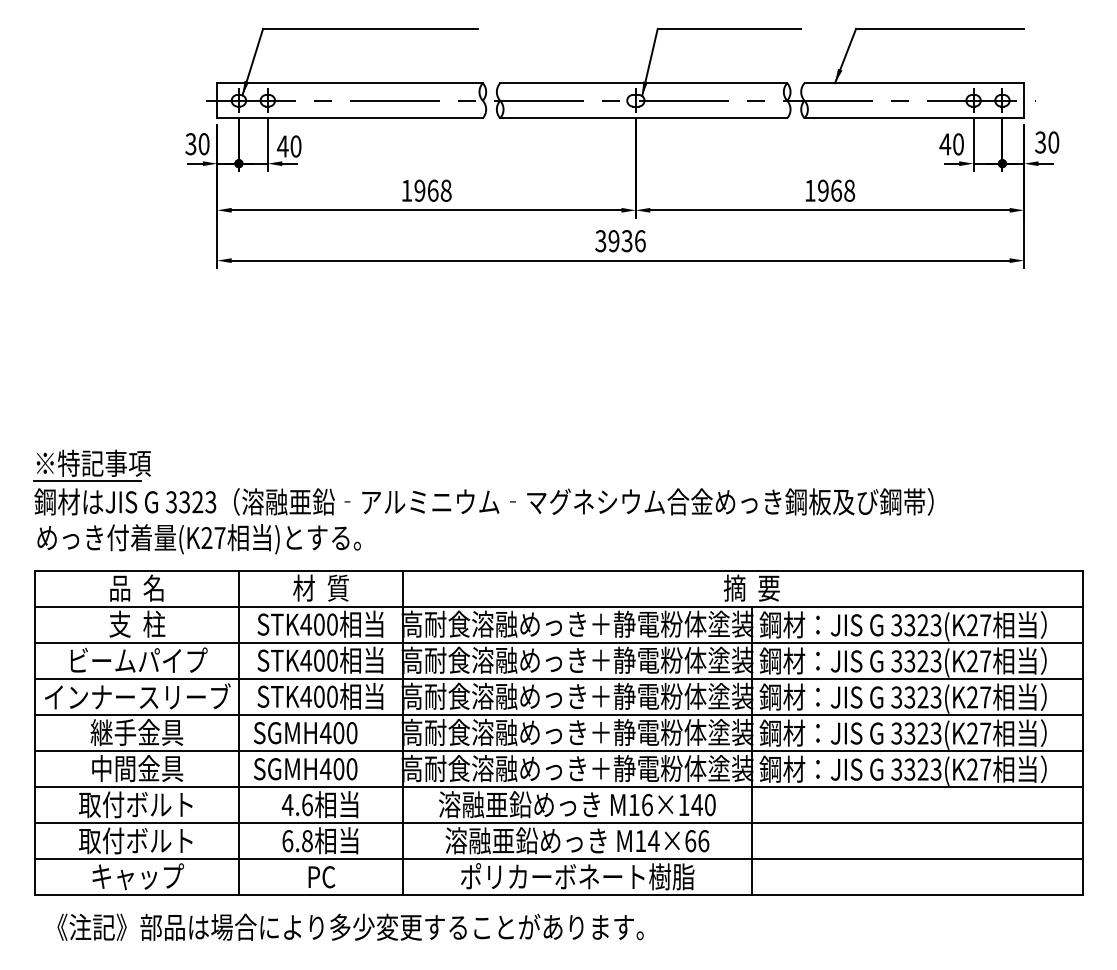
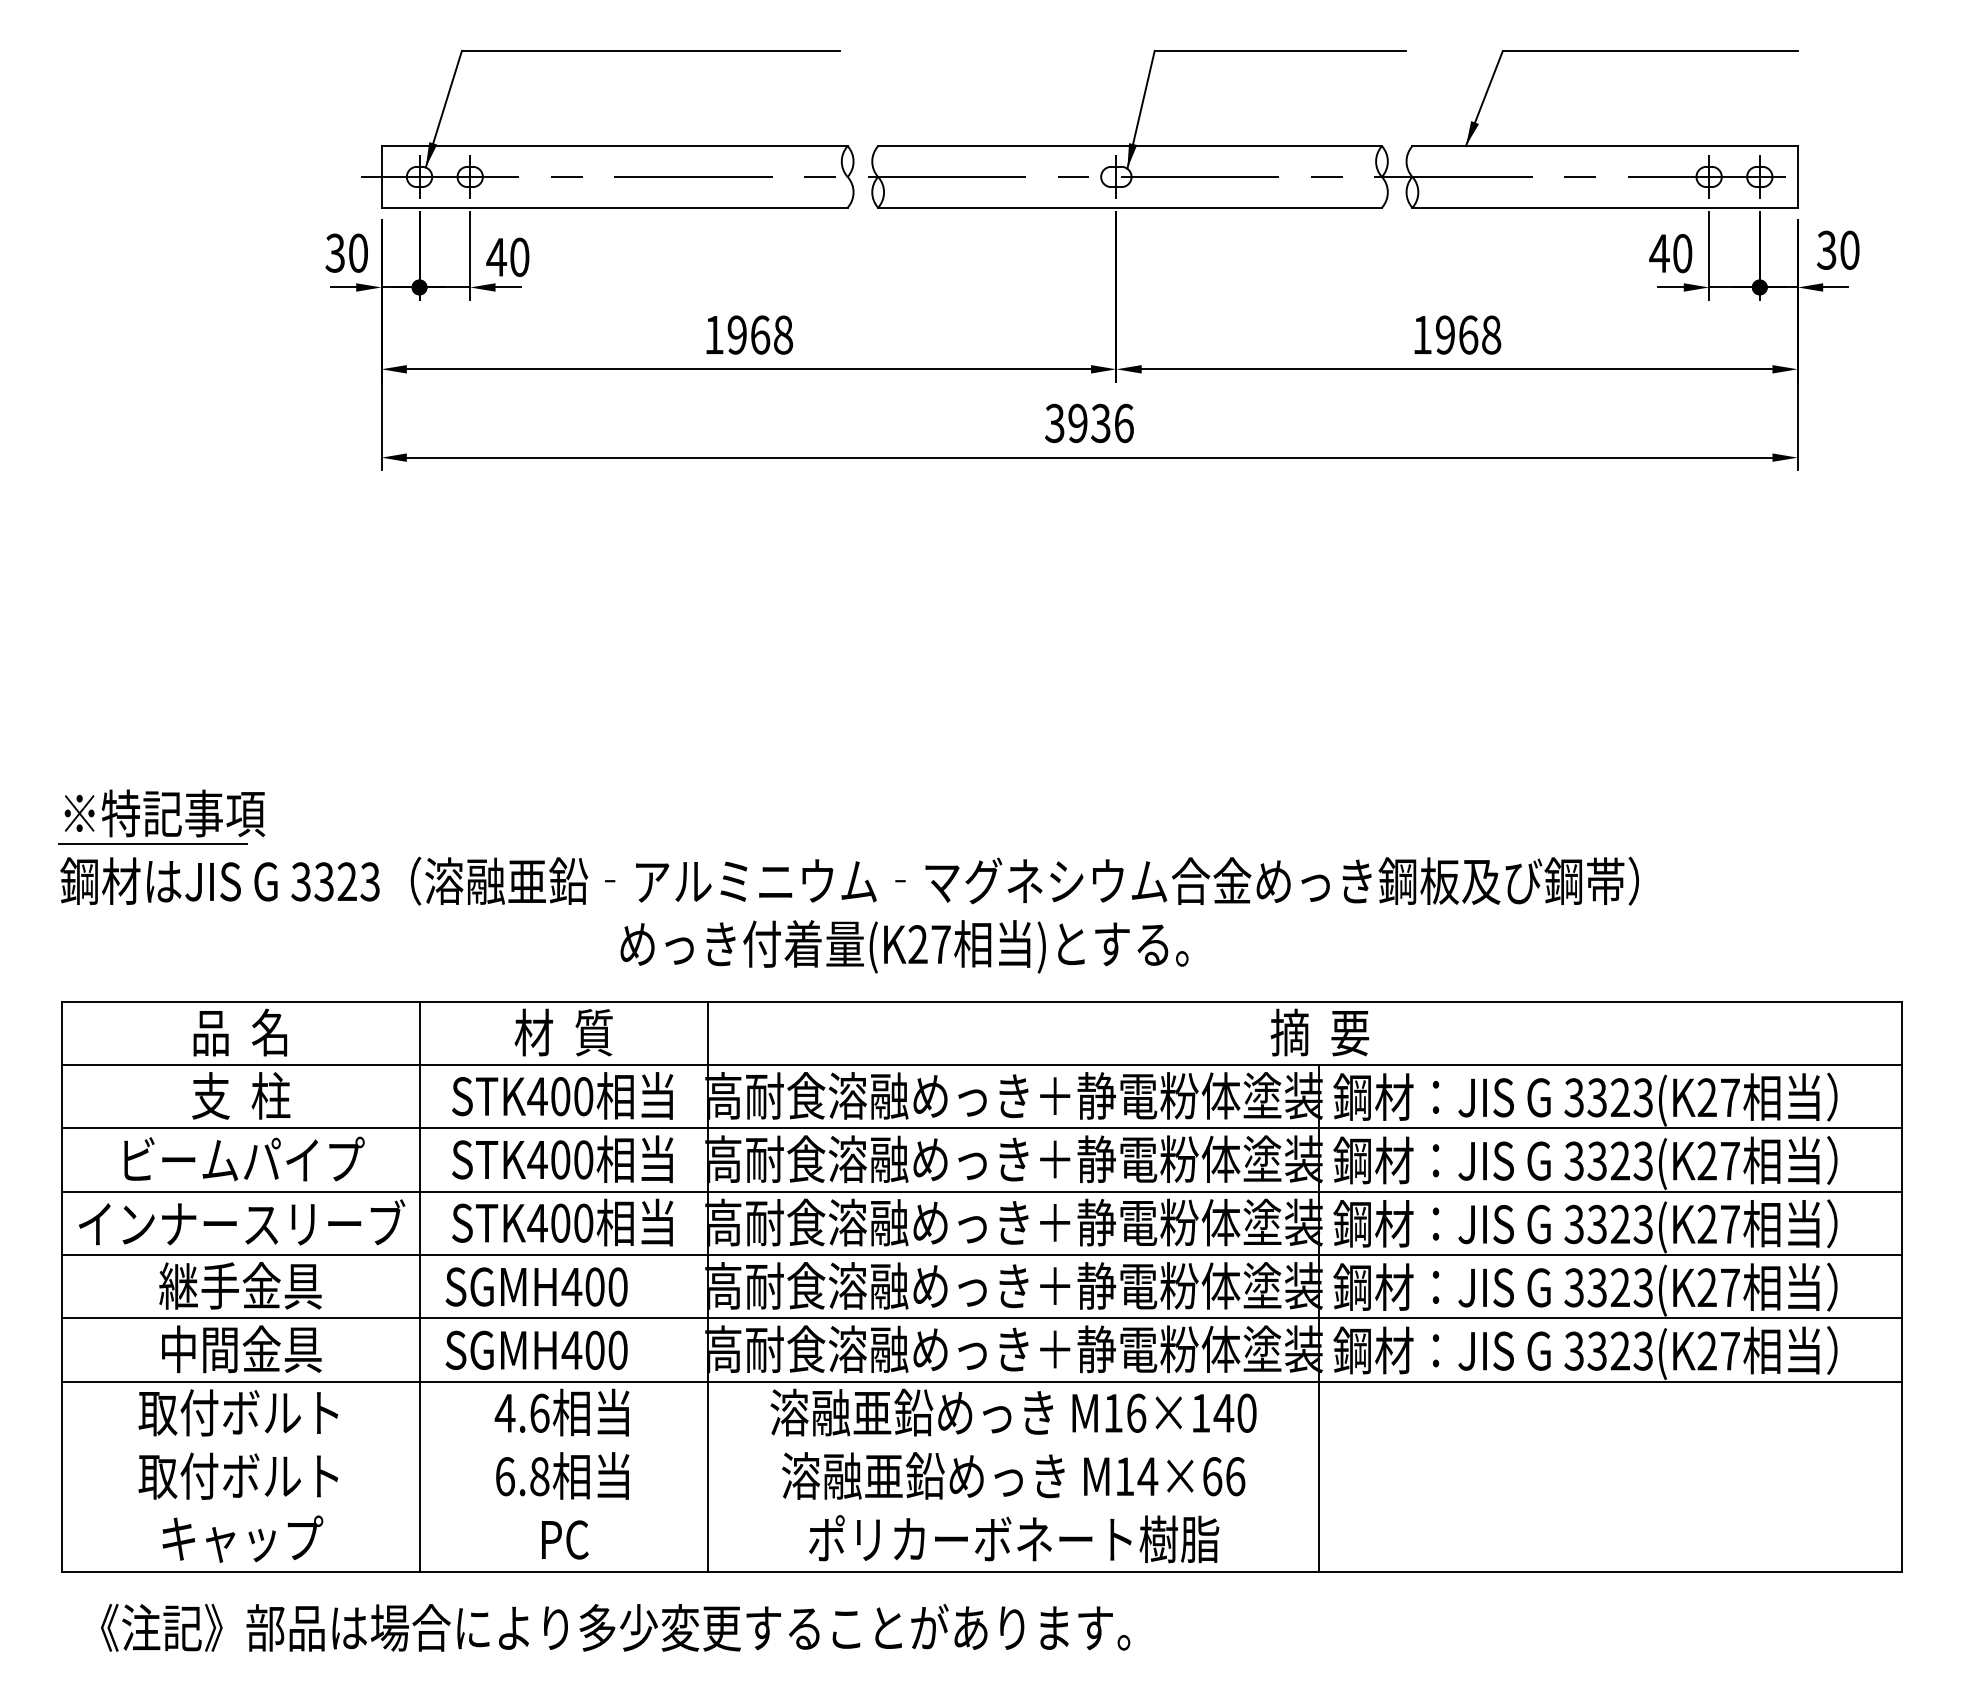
text: (198, 539) -> (903, 947), moved
line: (558, 823) -> (980, 1445), removed
line: (558, 859) -> (980, 1508), removed

